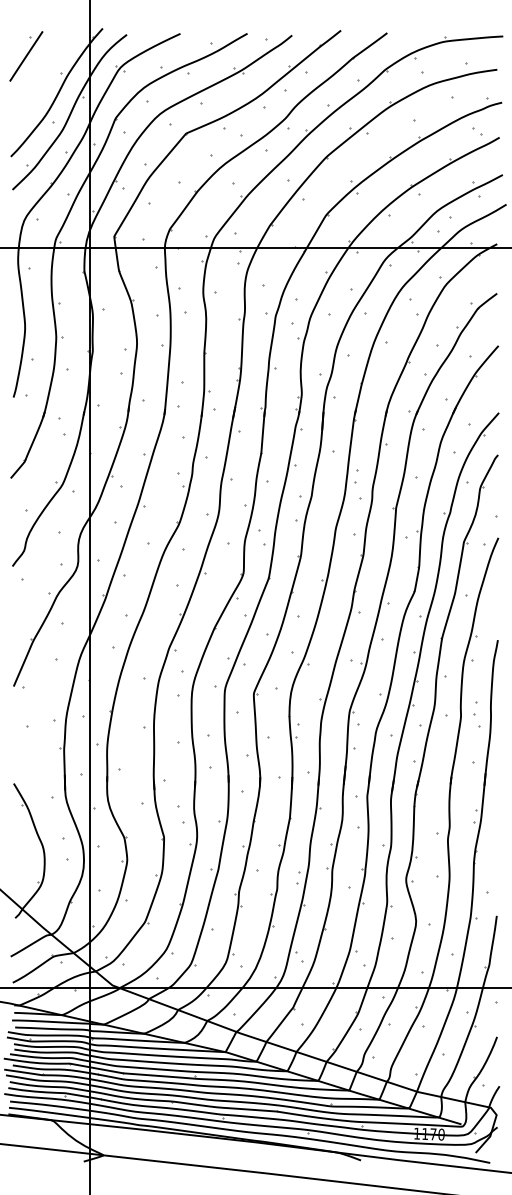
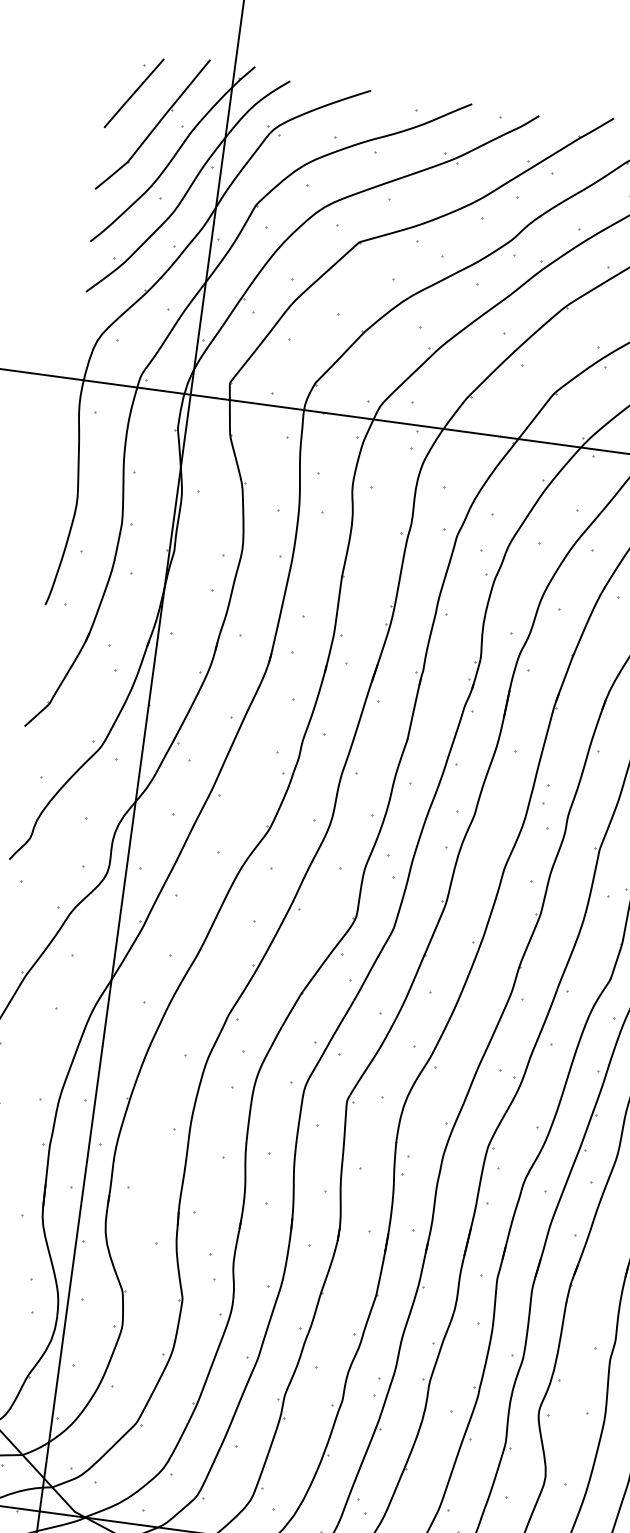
part: (41, 74) -> (153, 123), added

